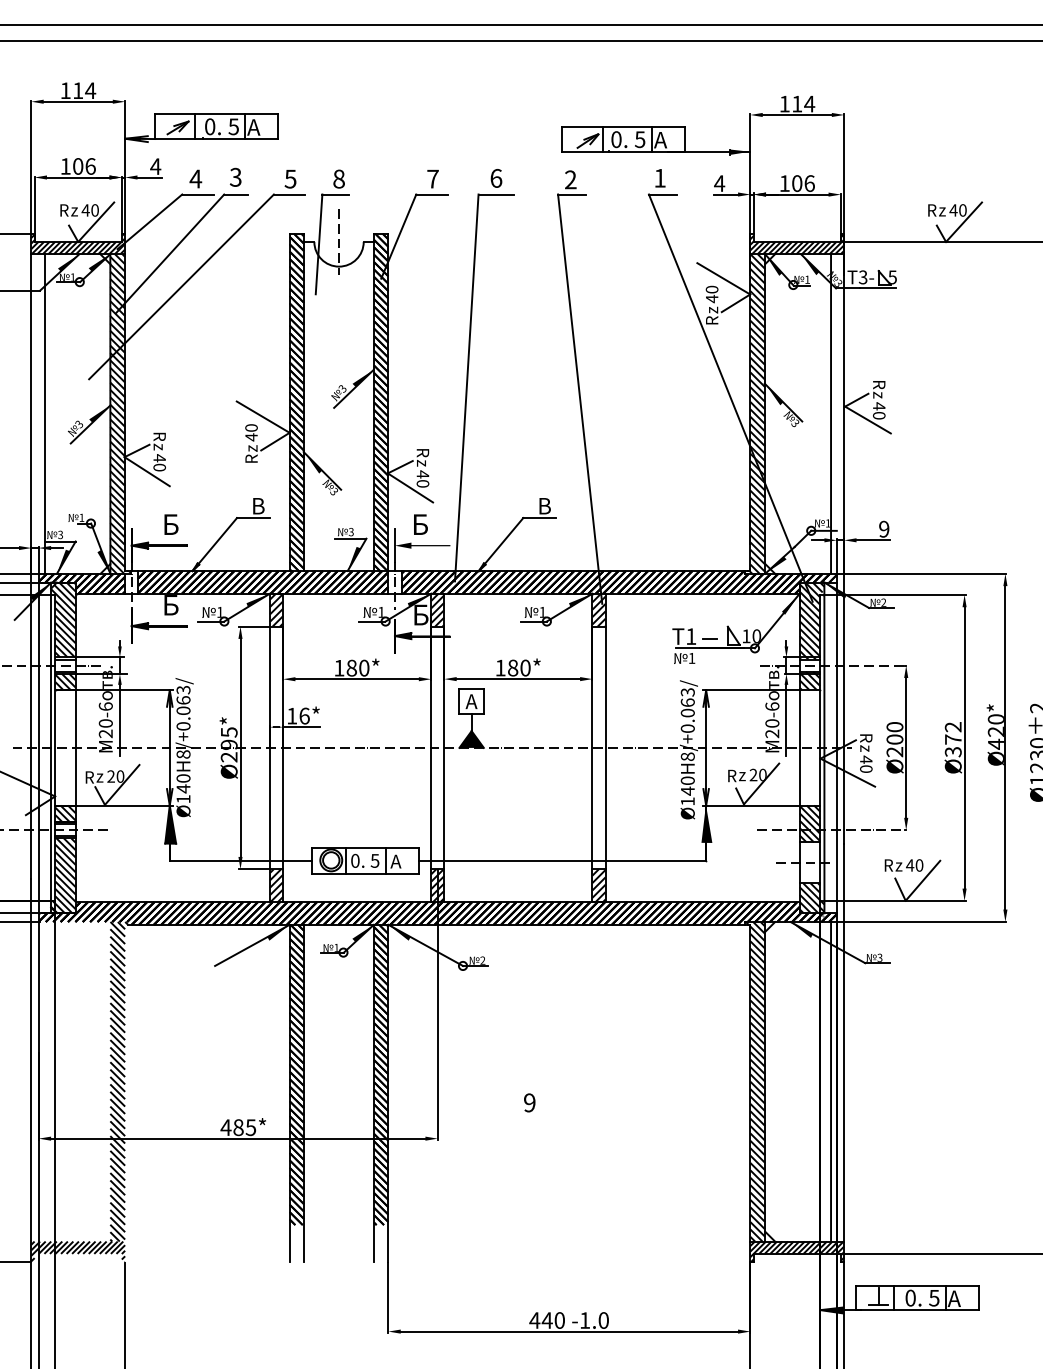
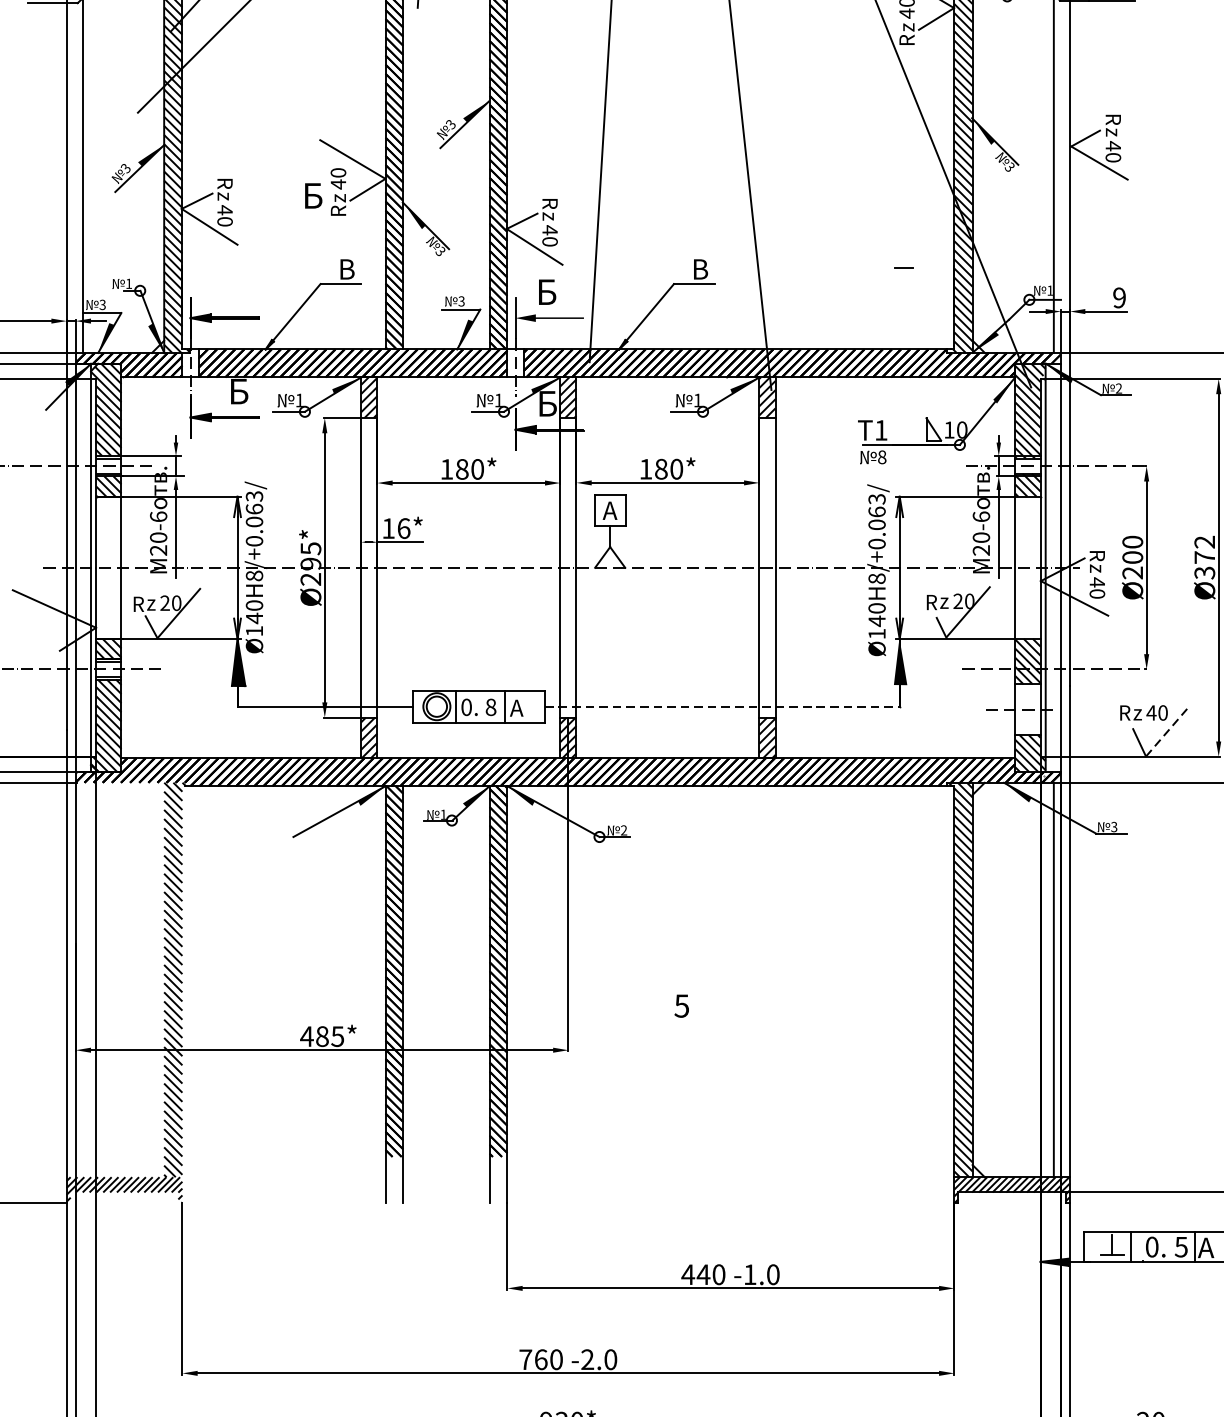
text: (171, 524) -> (313, 195), moved
line: (709, 638) -> (903, 267), moved
text: (691, 657) -> (881, 456), 1 -> 8
fill: (471, 739) -> (610, 557), removed
text: (374, 860) -> (490, 706), 5 -> 8
line: (562, 860) -> (722, 706), solid -> dashed
line: (923, 880) -> (1167, 731), solid -> dashed
text: (529, 1102) -> (681, 1005), 9 -> 5

